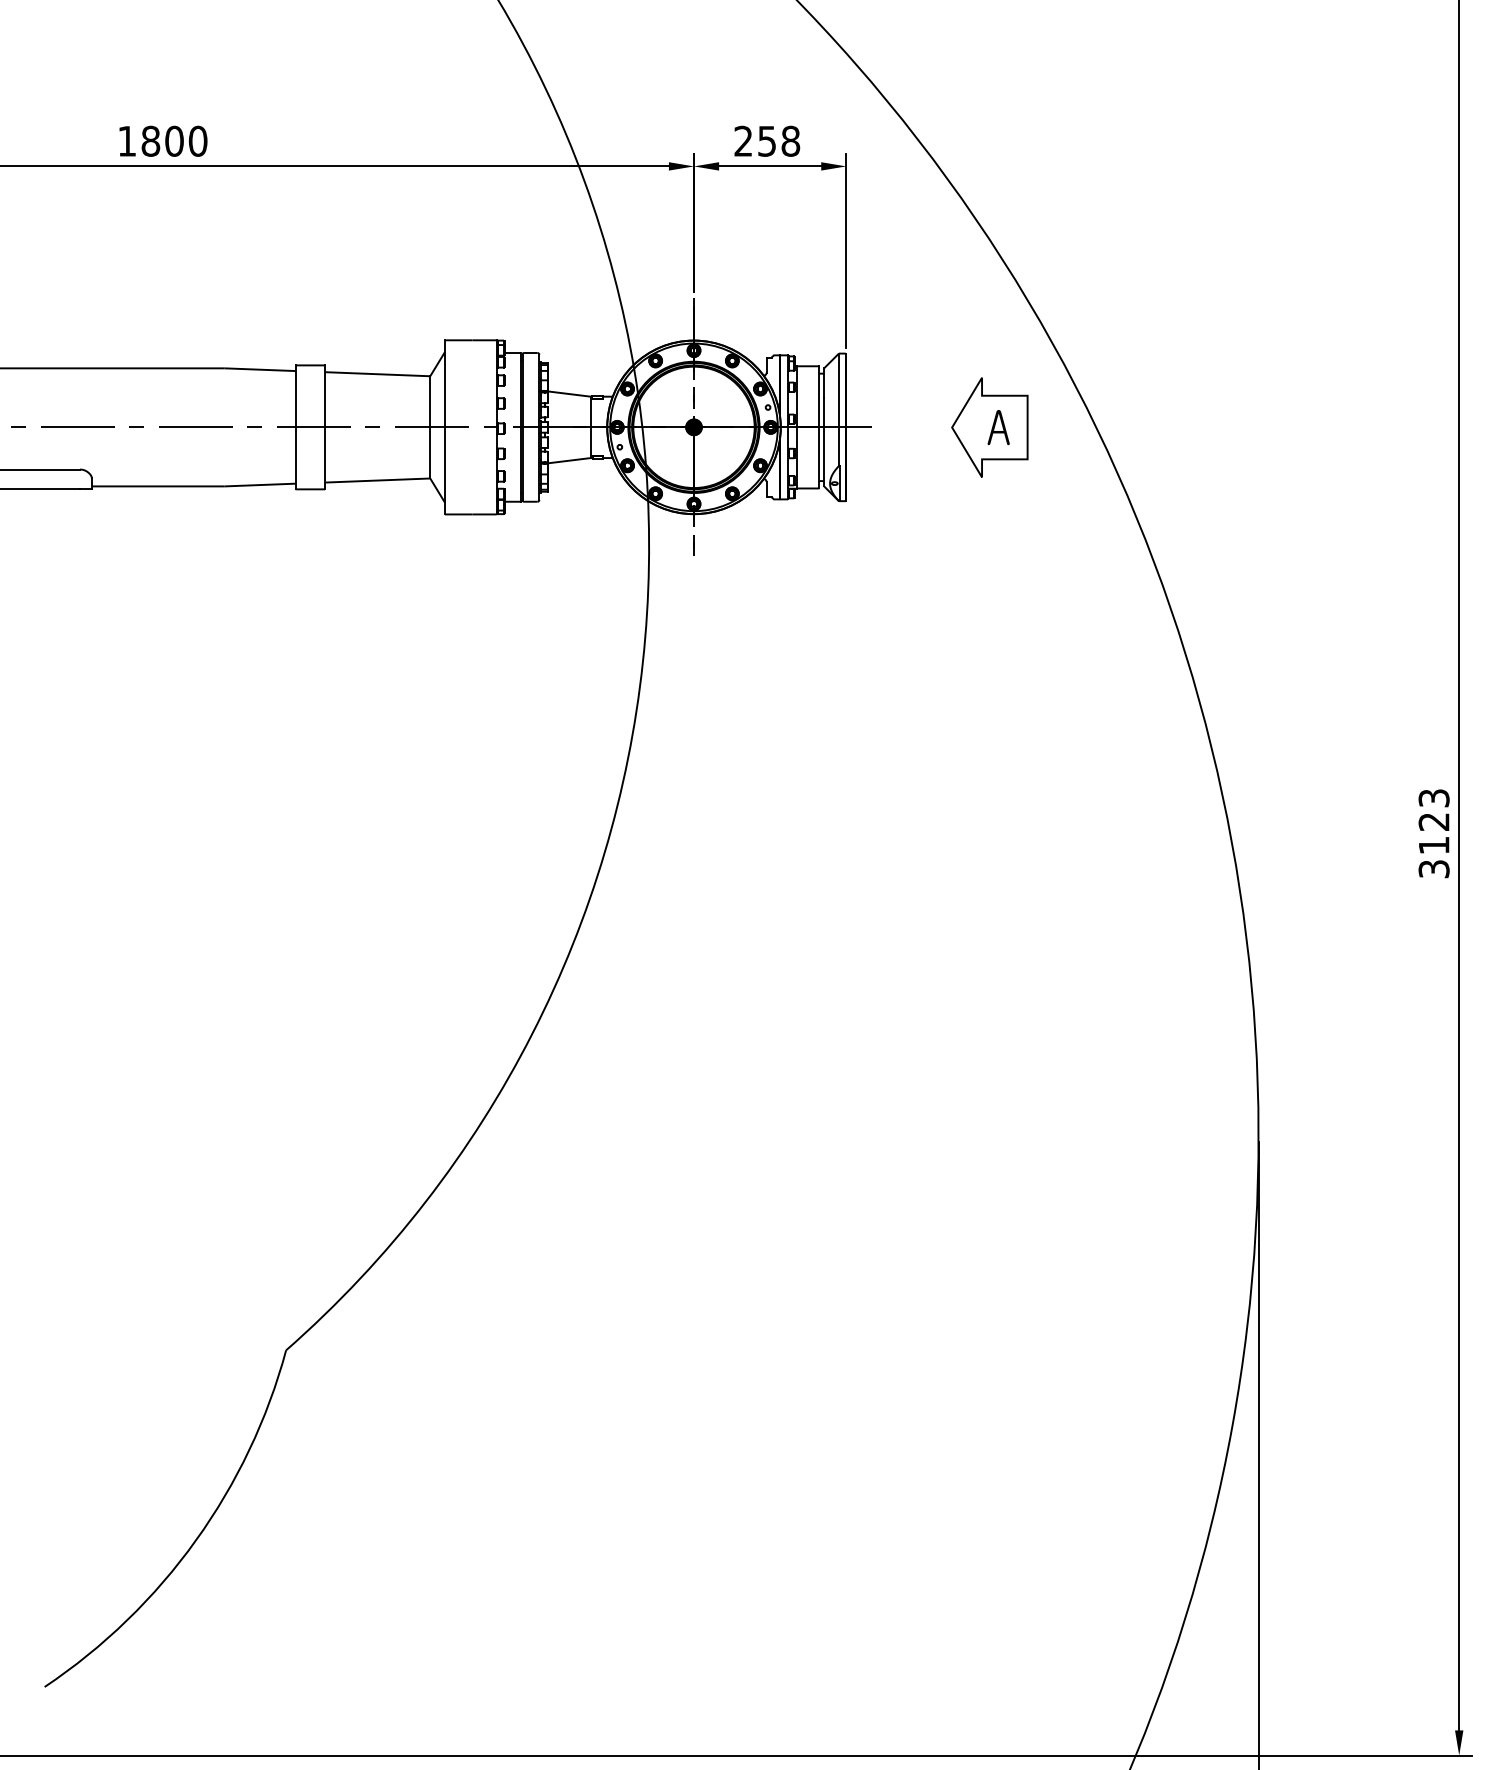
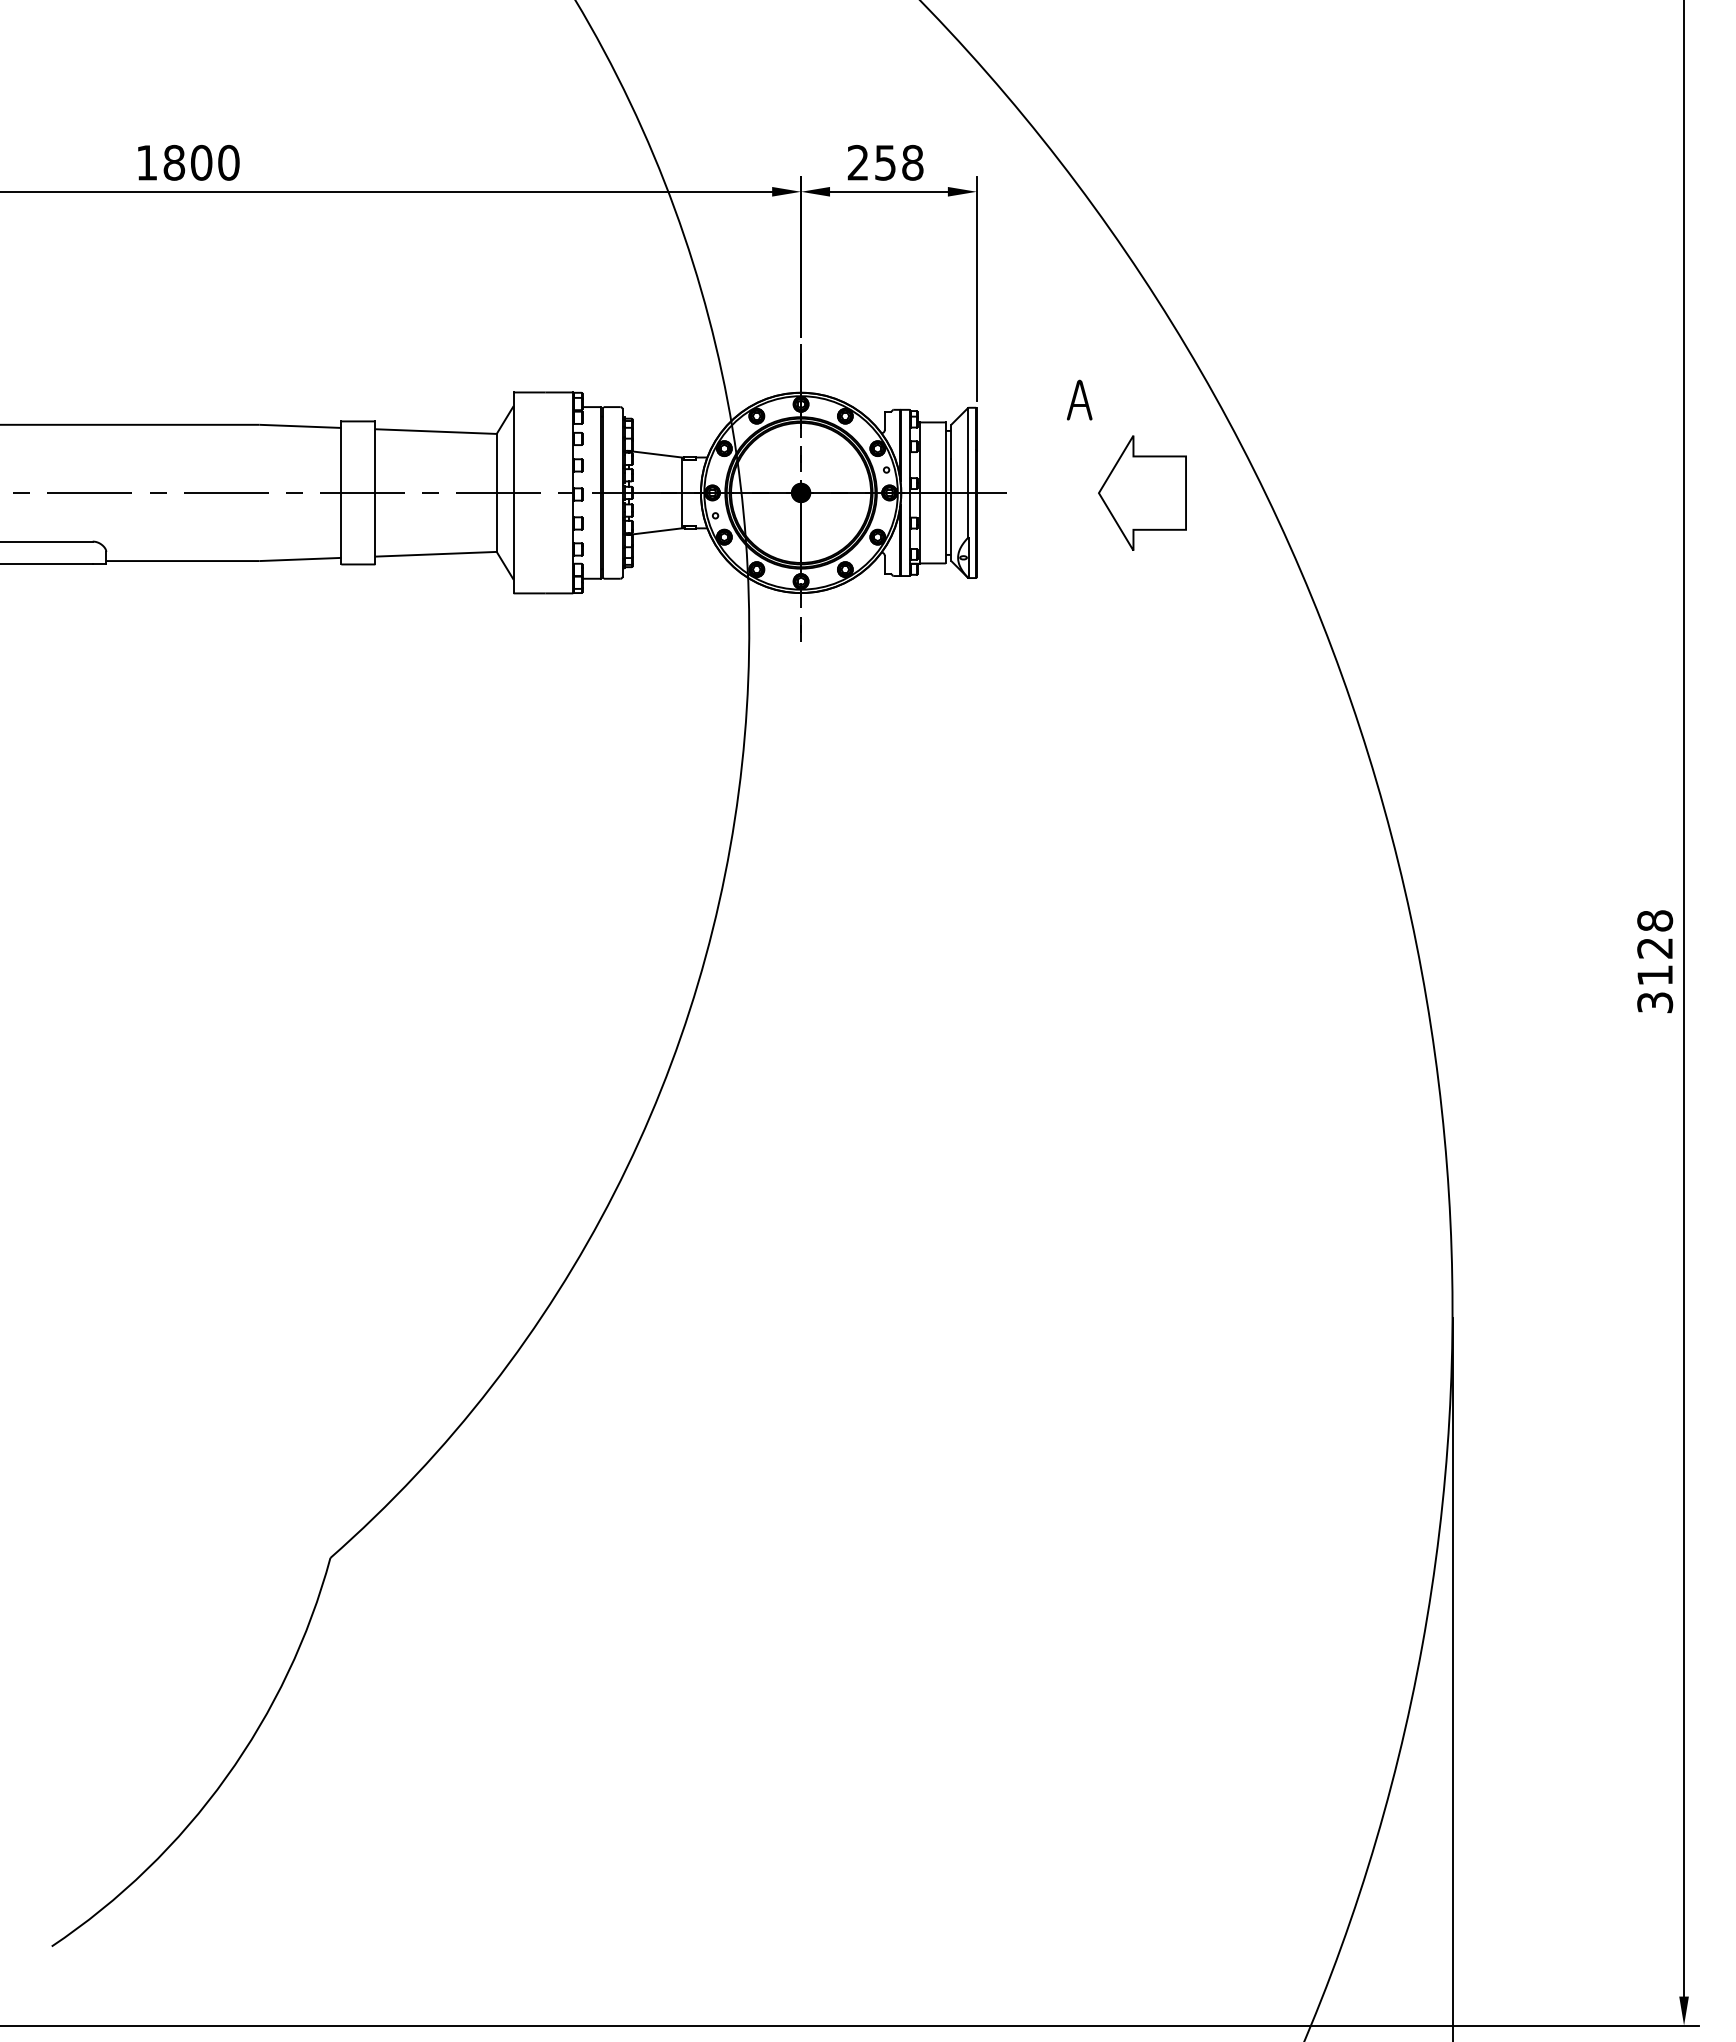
text: (998, 427) -> (1079, 399), moved
text: (1434, 797) -> (1655, 920), 3123 -> 3128

